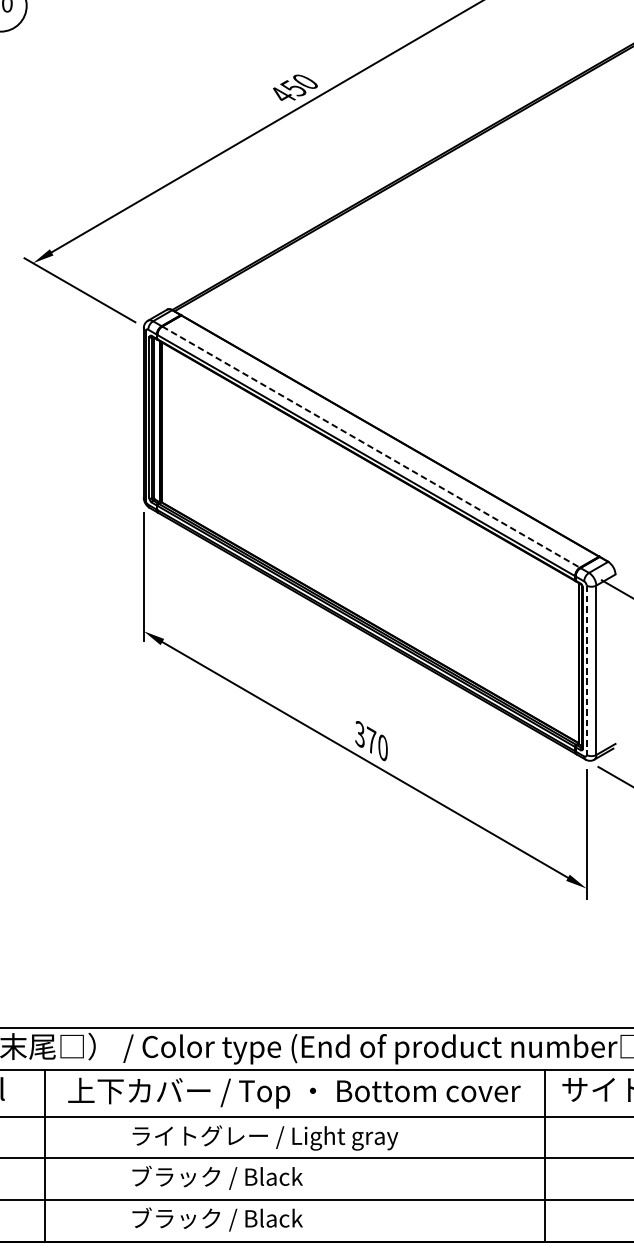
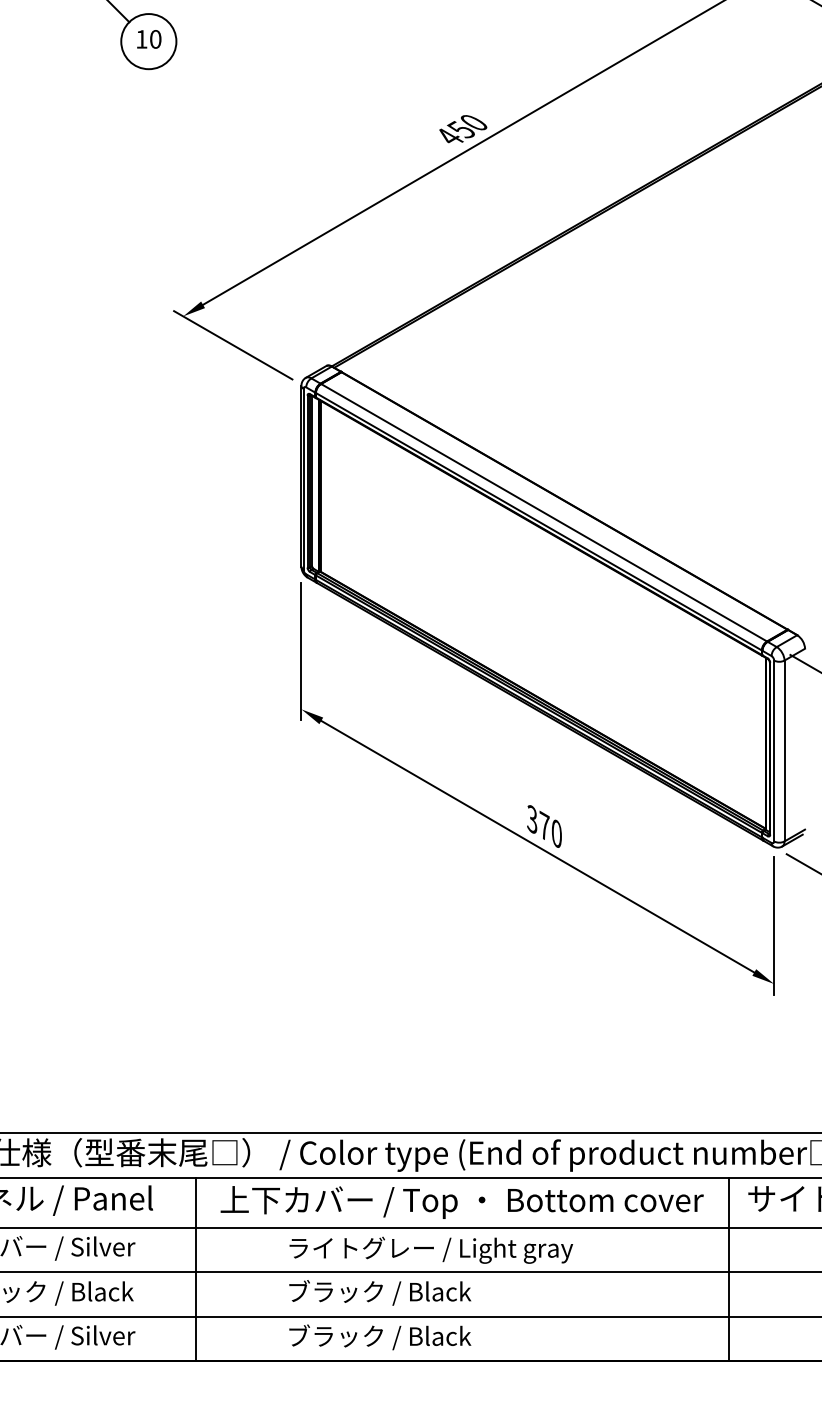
line: (371, 446) -> (544, 512), dashed -> solid
line: (586, 670) -> (774, 751), dashed -> solid

